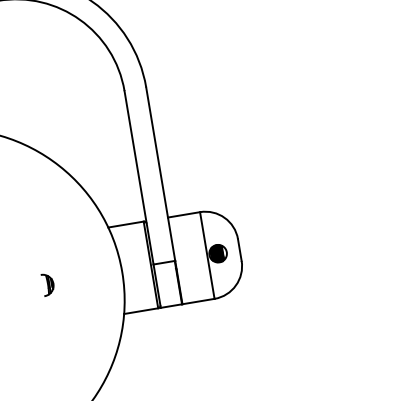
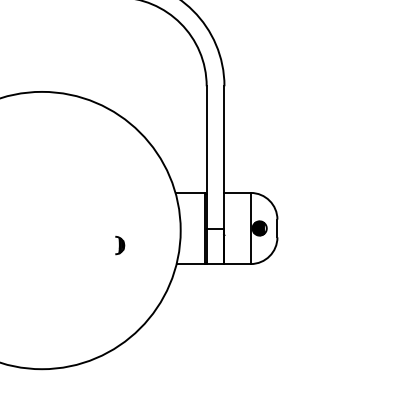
part: (48, 284) -> (120, 245), moved

